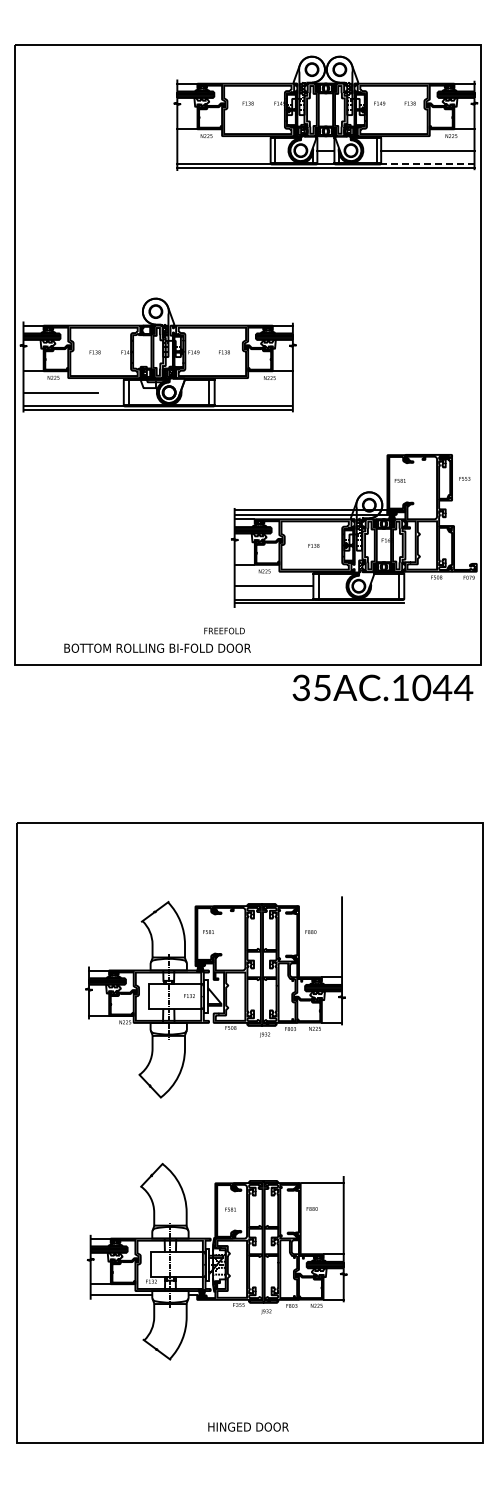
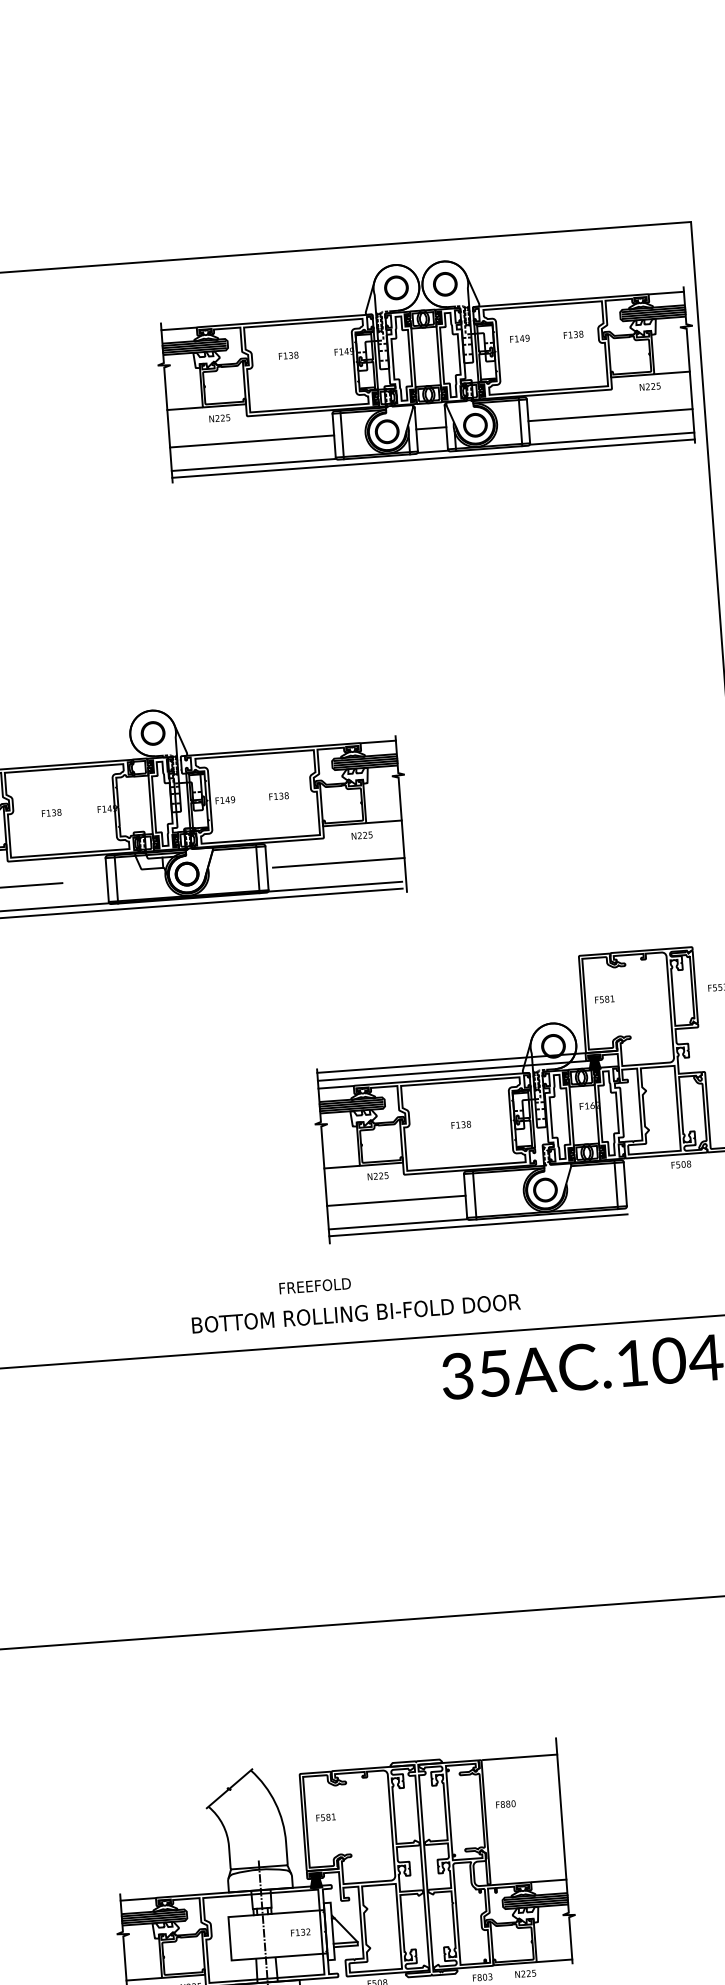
line: (223, 150) -> (251, 441), added
line: (427, 163) -> (611, 437), dashed -> solid
line: (255, 392) -> (338, 862), added
text: (157, 647) -> (355, 1312), moved
line: (320, 906) -> (519, 1758), added

